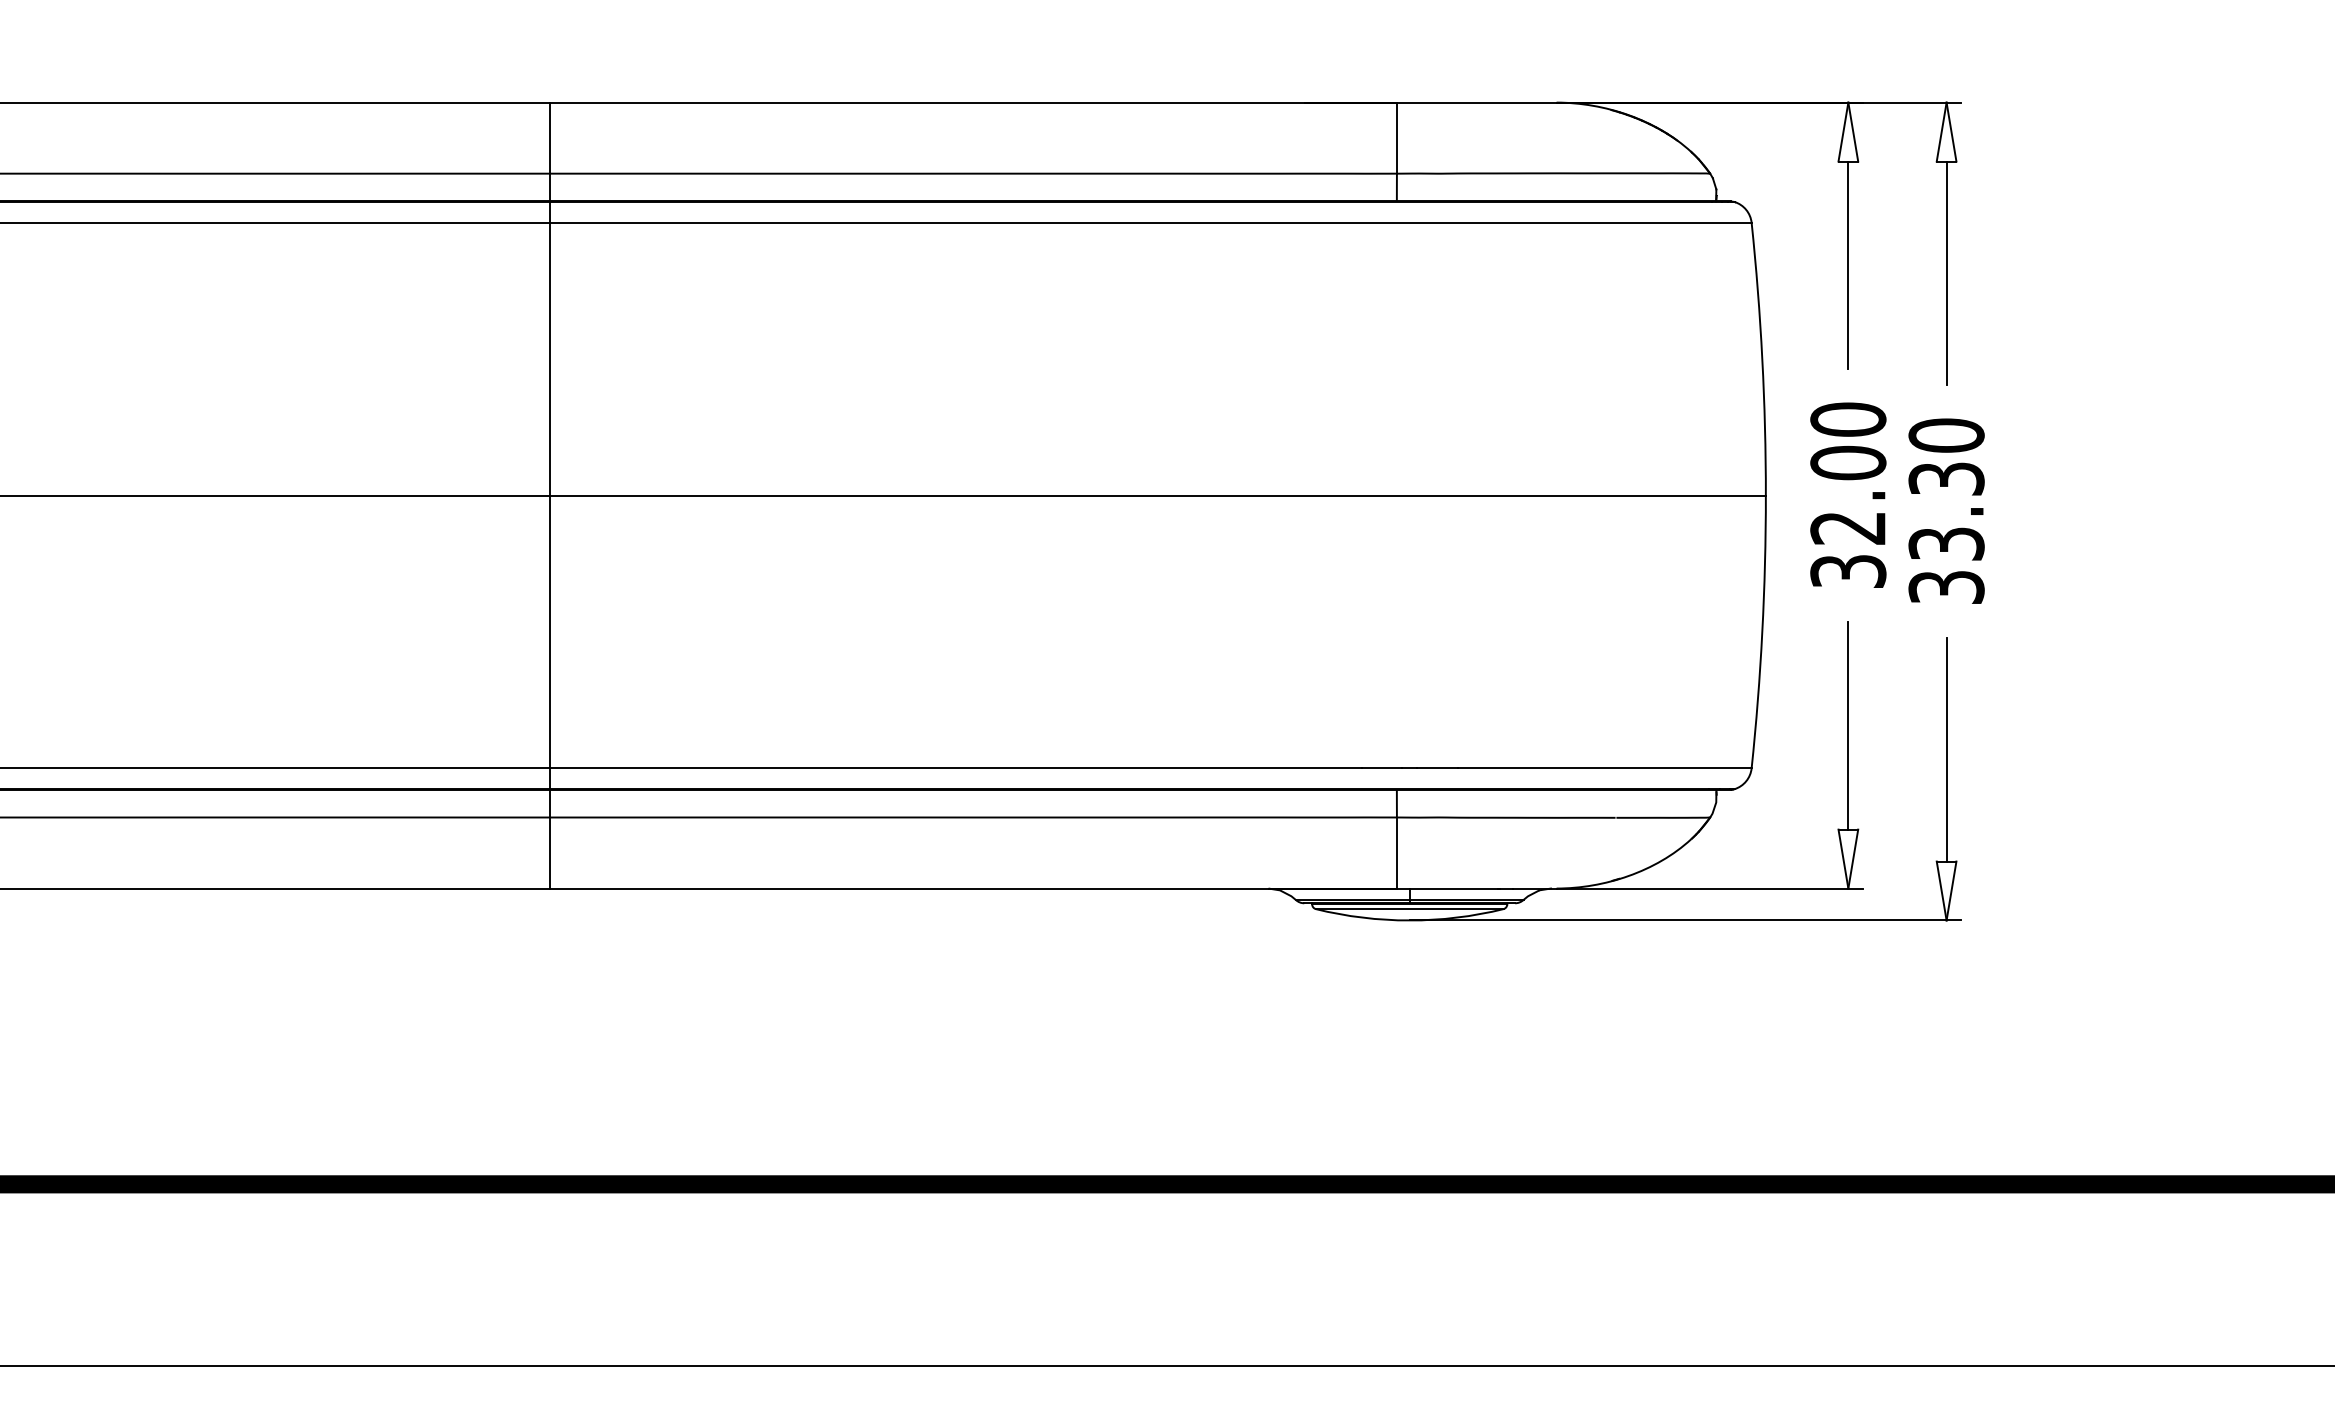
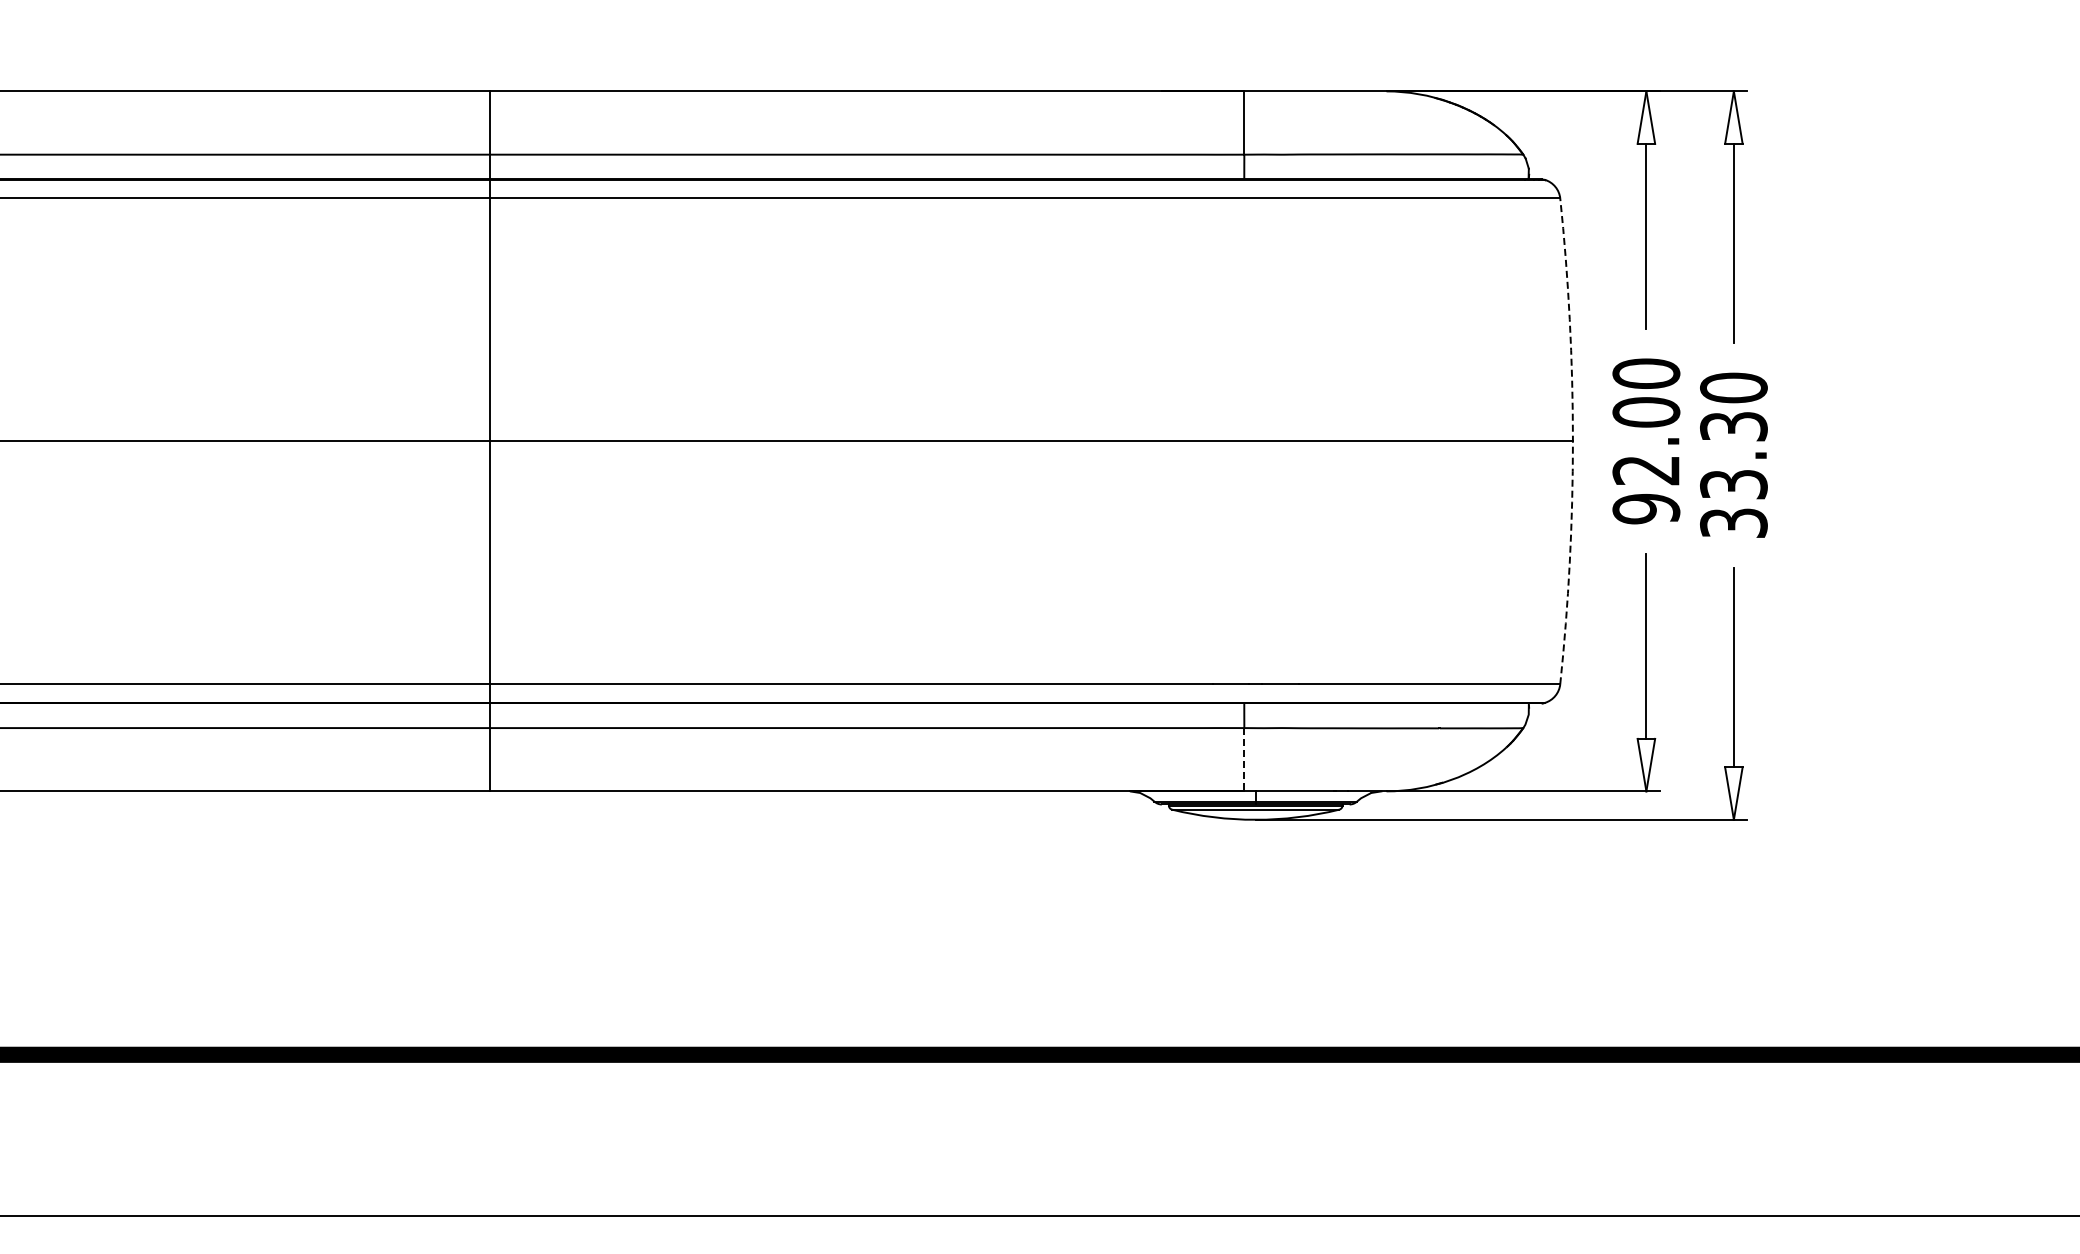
arc: (1765, 495) -> (1572, 441), solid -> dashed
text: (1848, 572) -> (1646, 509), 32.00 -> 92.00
line: (1397, 852) -> (1244, 759), solid -> dashed

